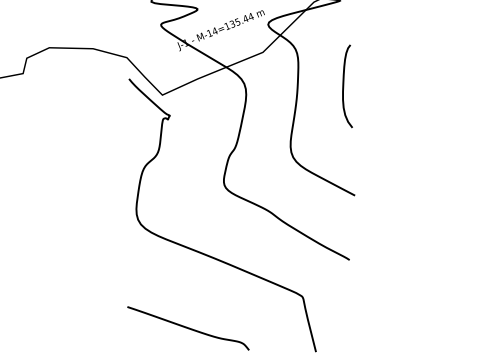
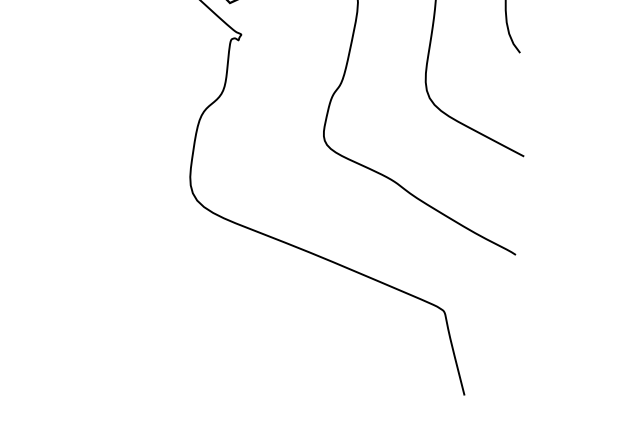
curve: (188, 328) -> (269, 359), removed

